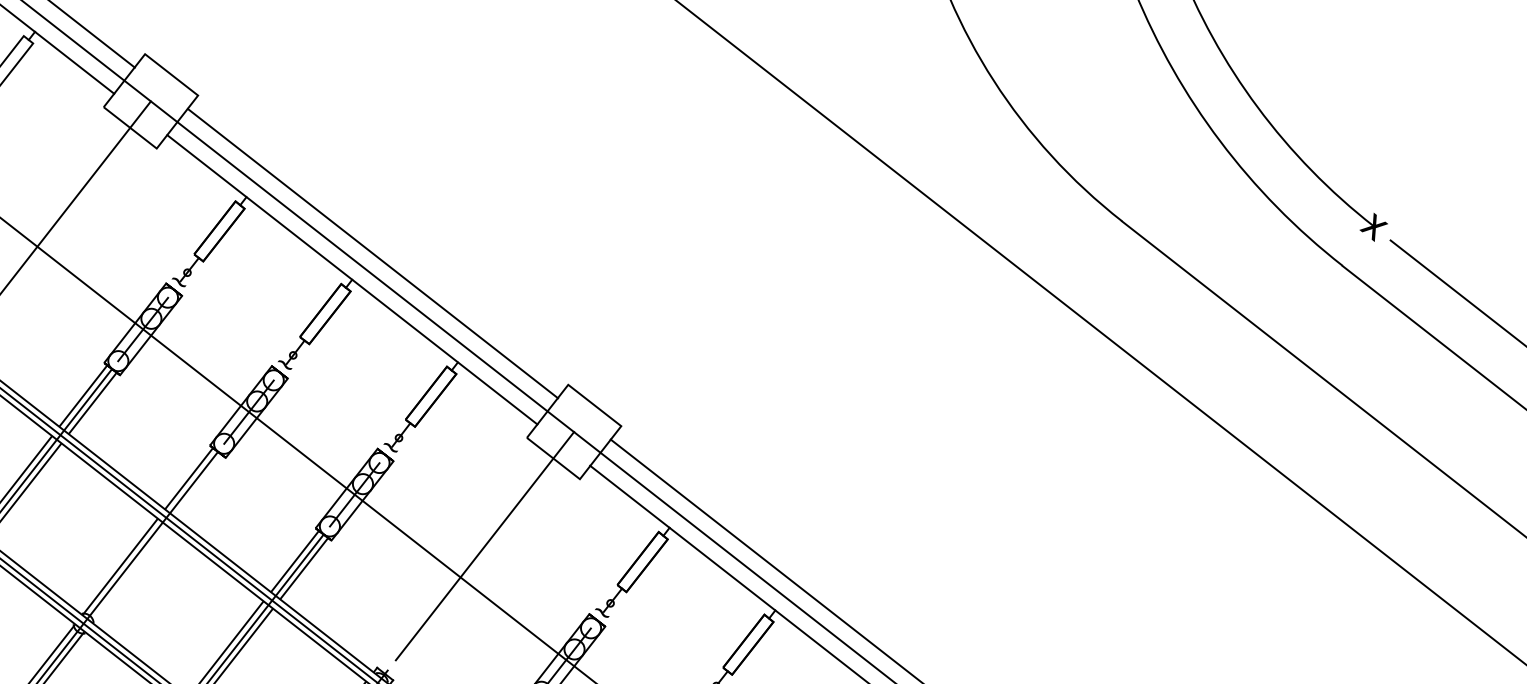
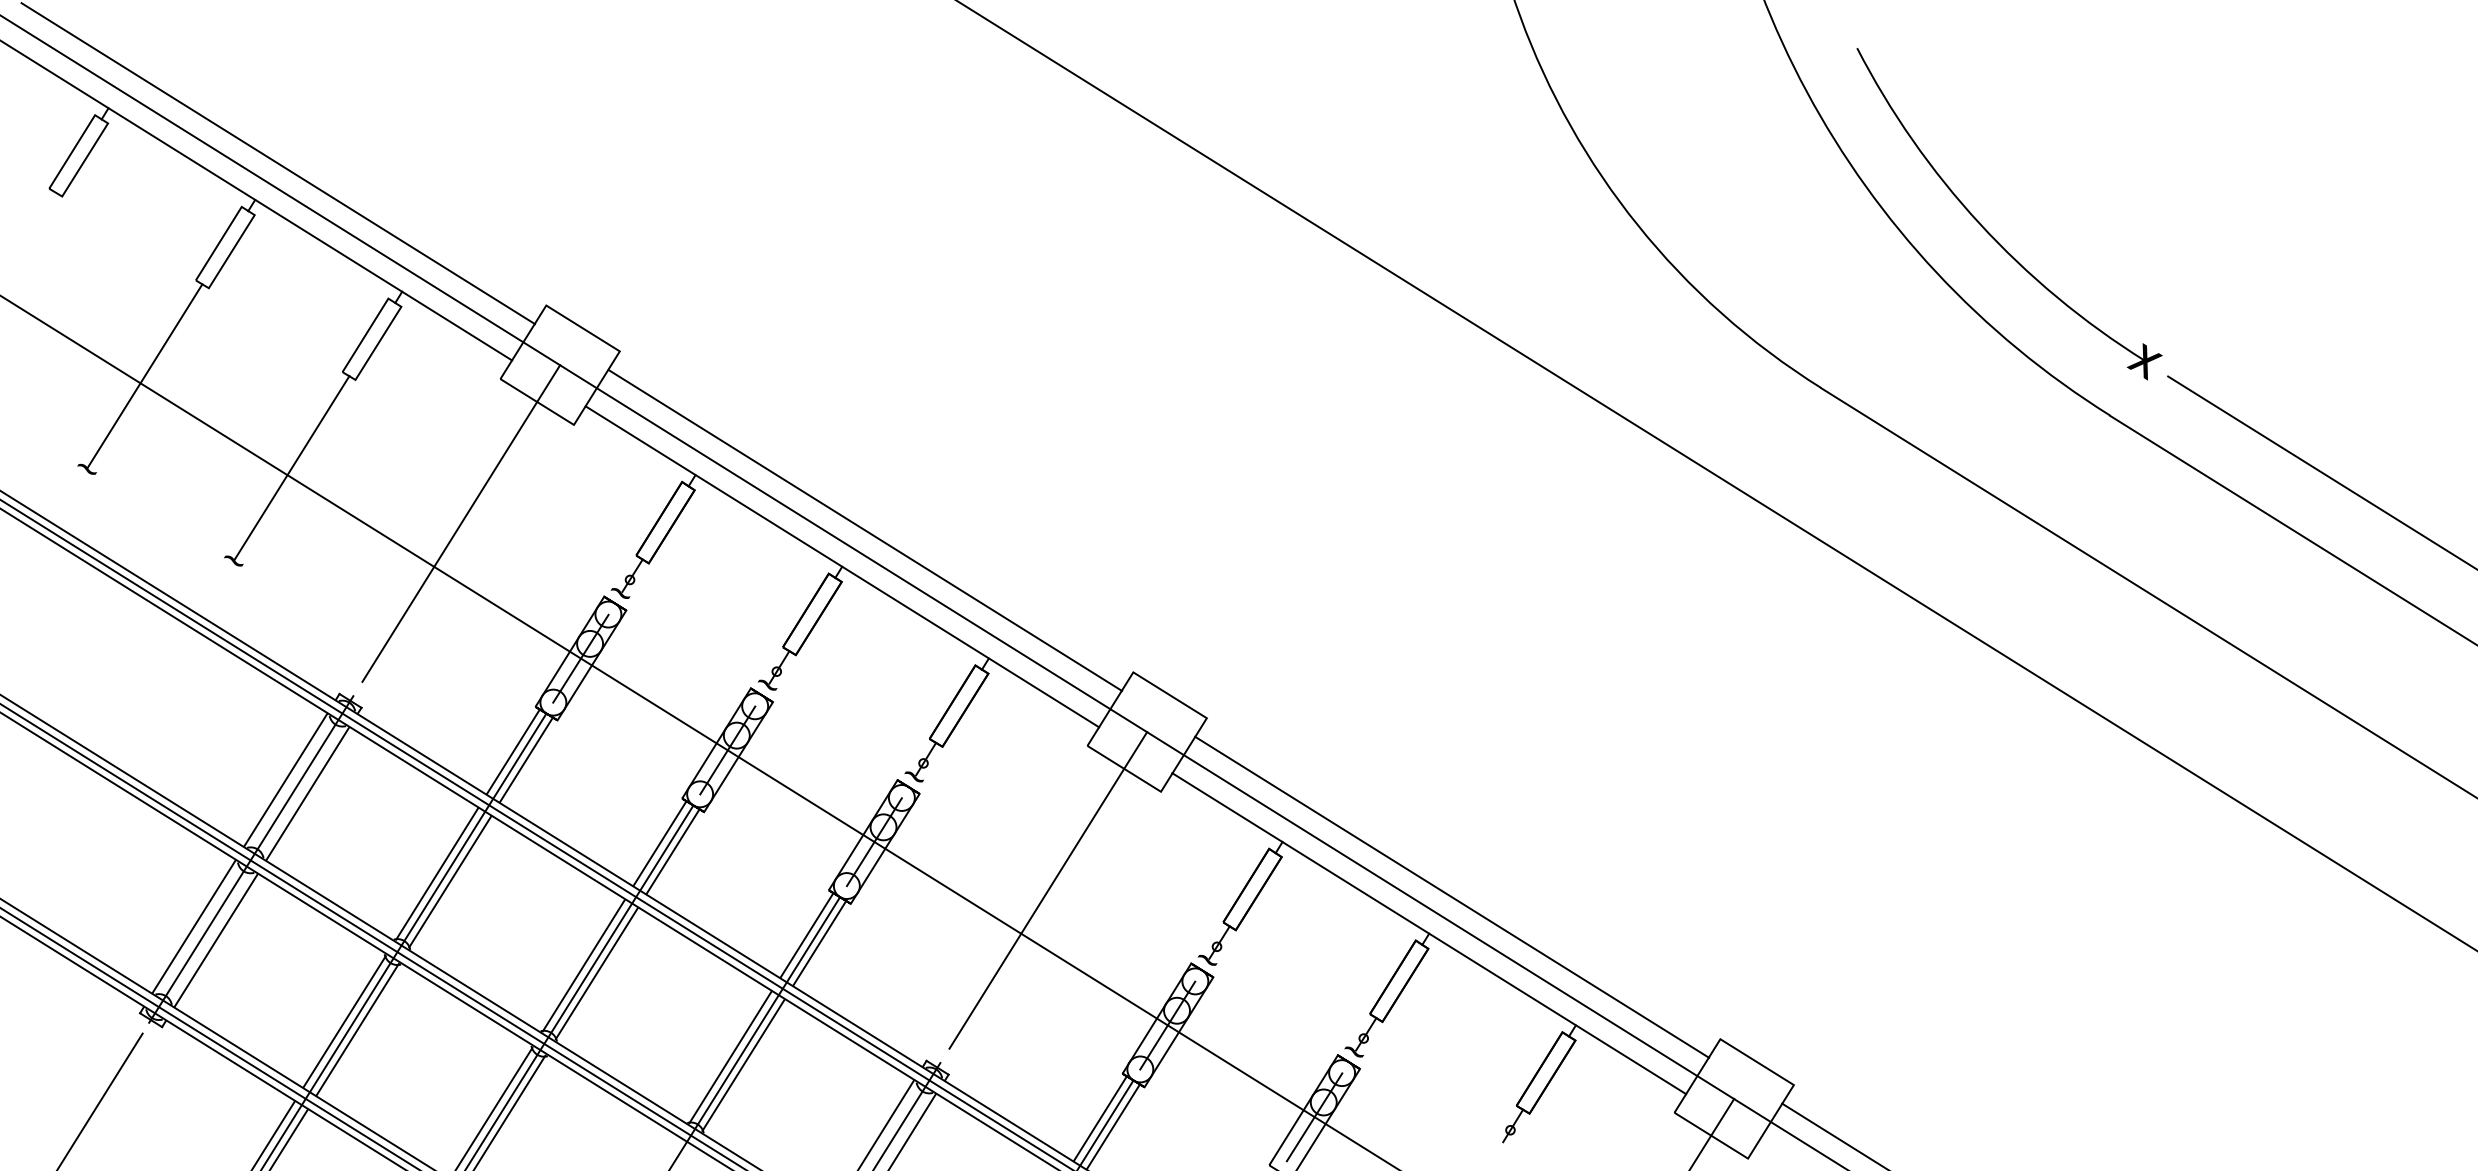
line: (198, 485) -> (672, 851), added
line: (129, 573) -> (596, 973), added

